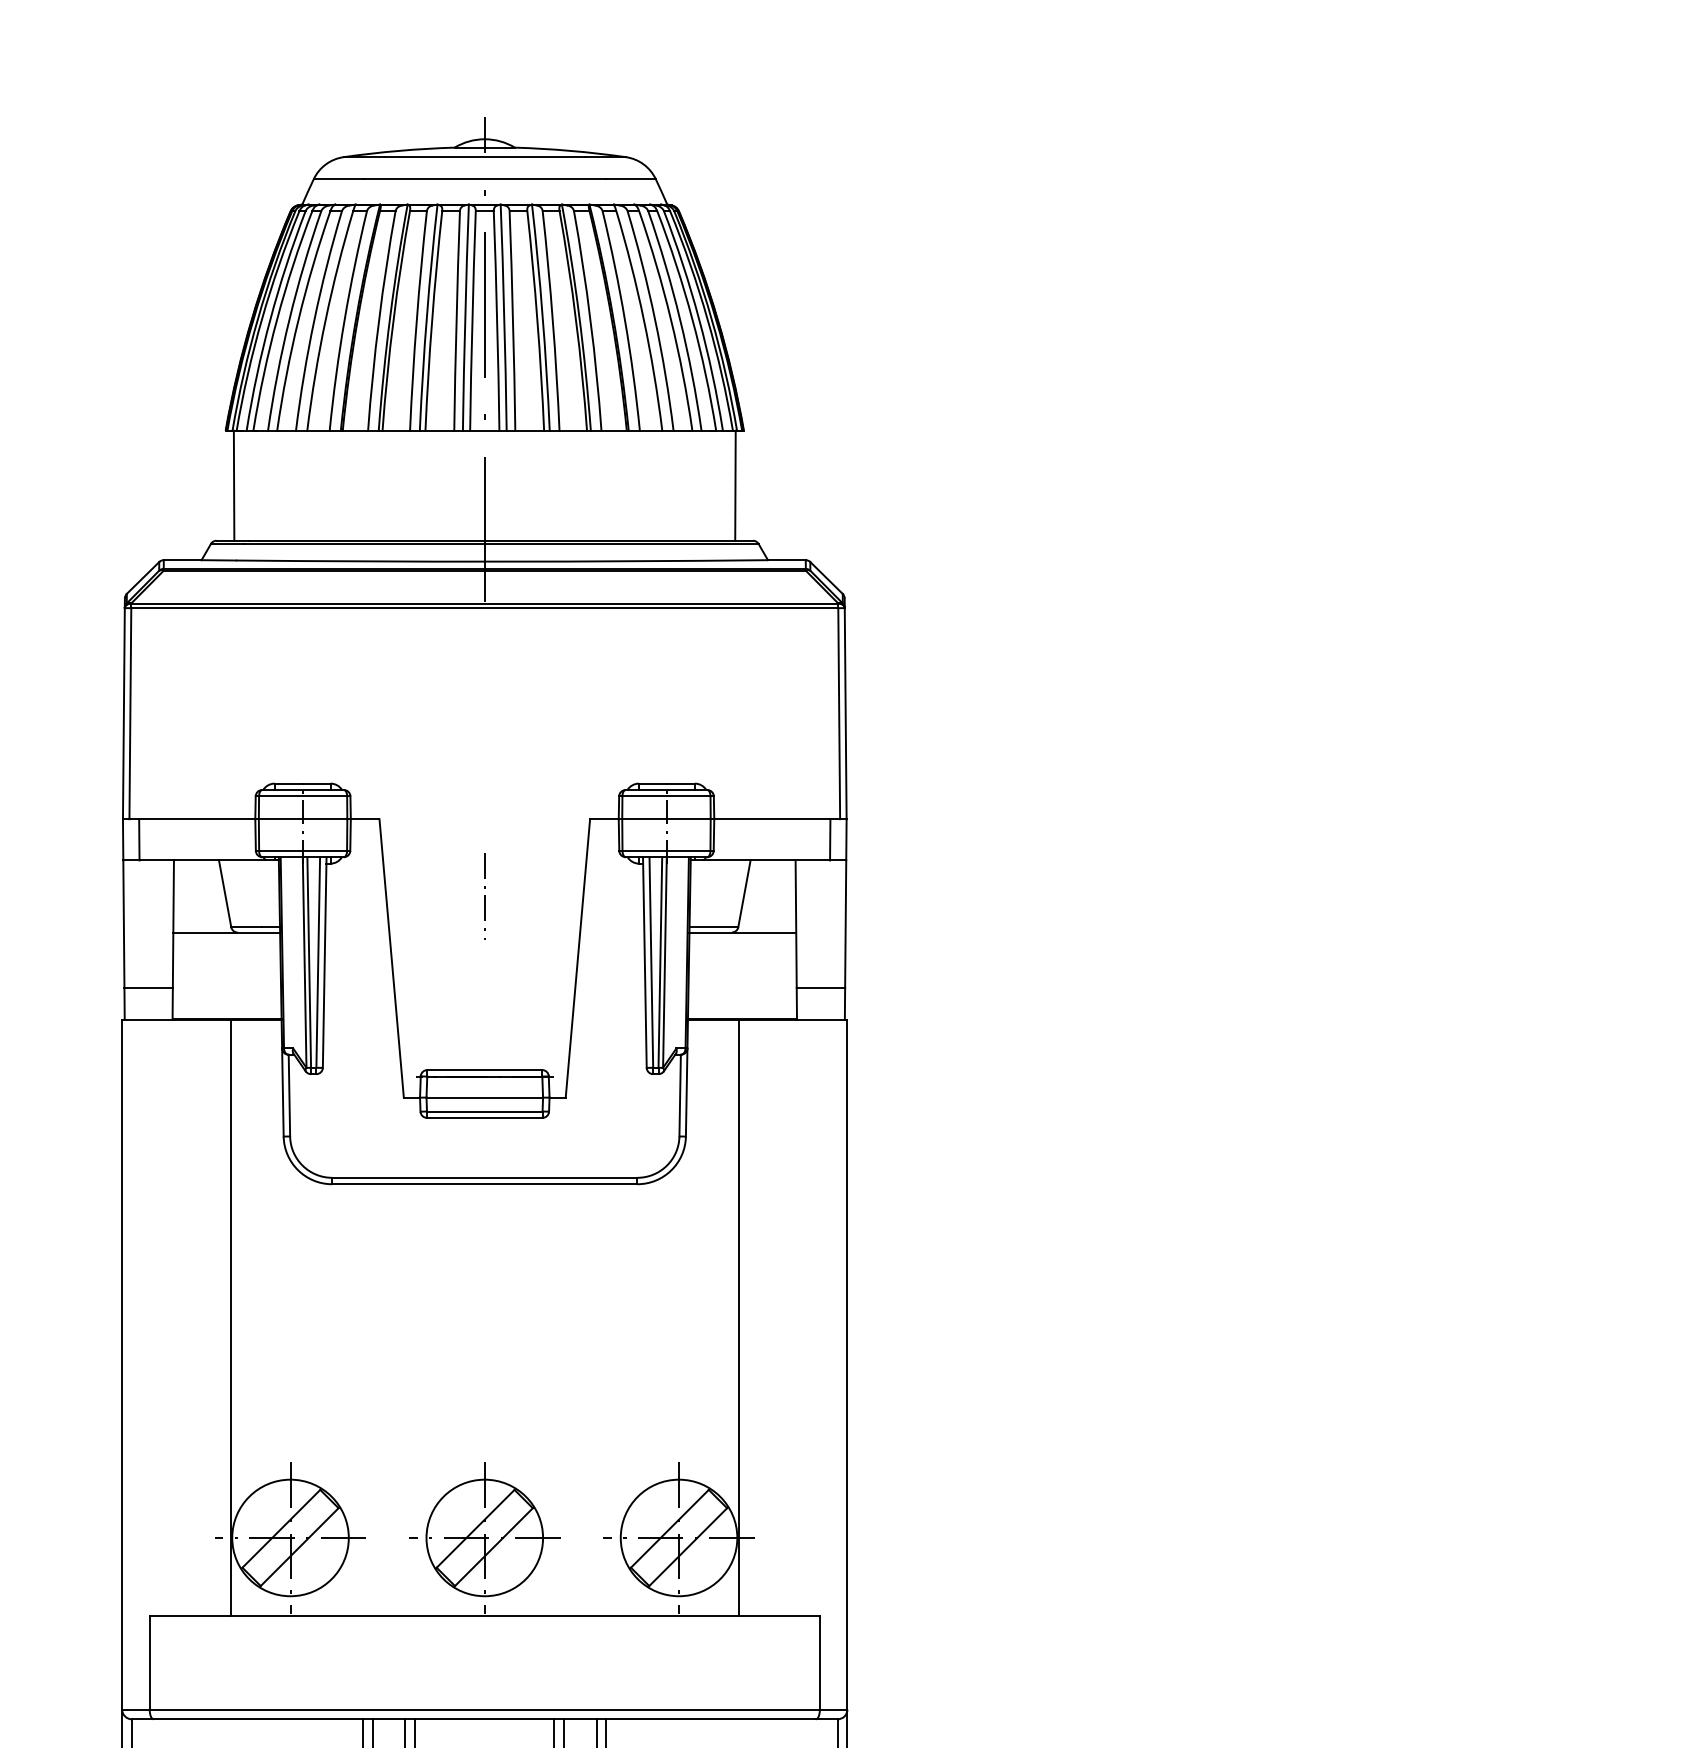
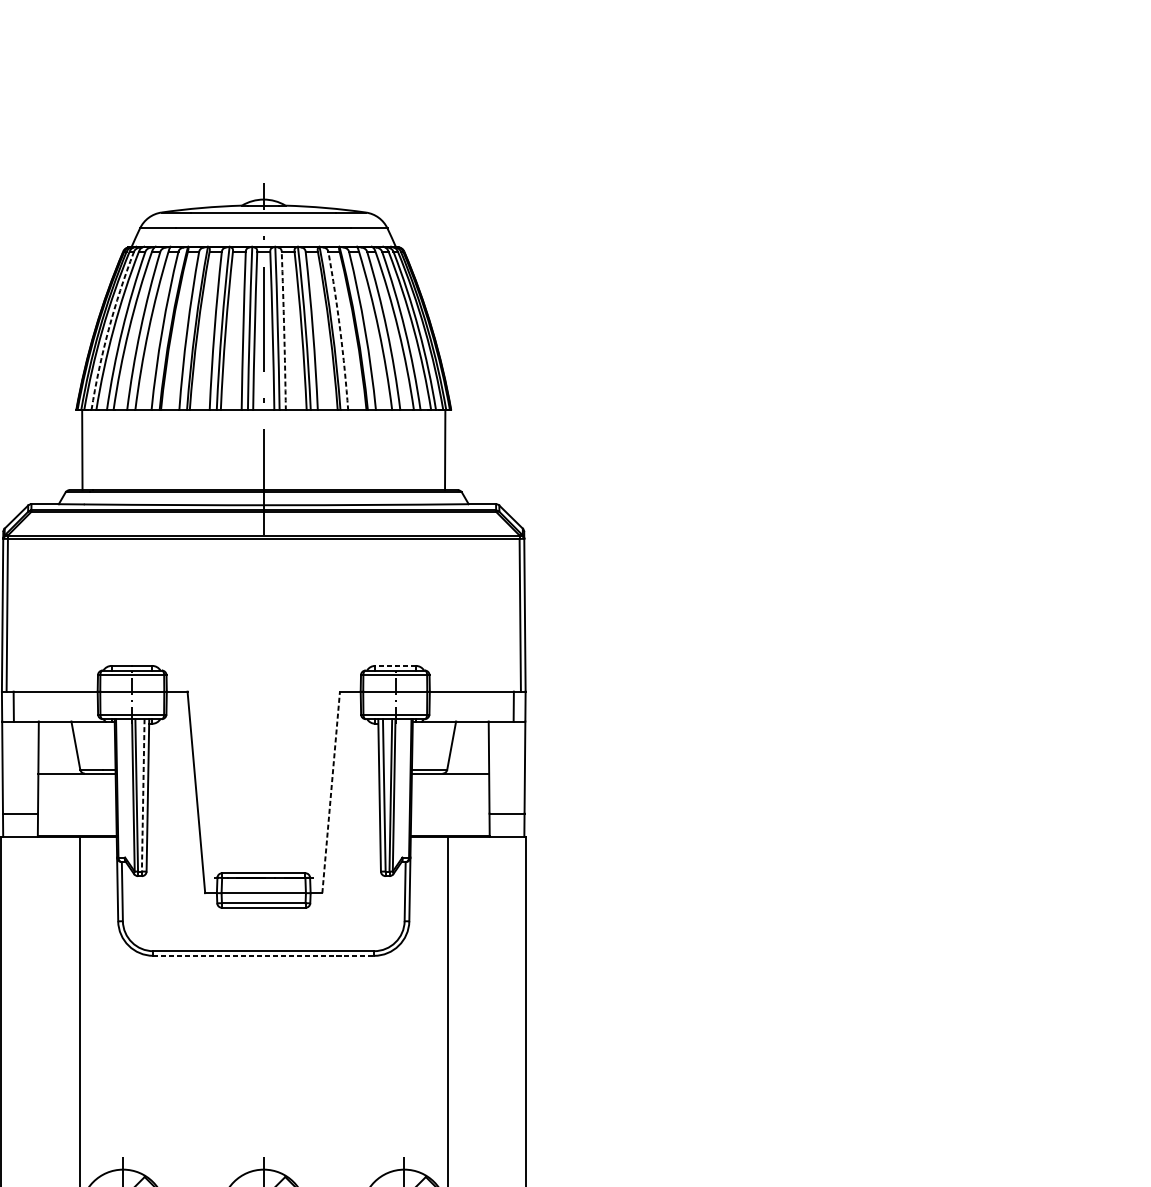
arc: (270, 319) -> (108, 330), solid -> dashed
arc: (513, 320) -> (284, 330), solid -> dashed
arc: (590, 320) -> (340, 330), solid -> dashed
line: (666, 783) -> (395, 665), solid -> dashed
line: (484, 896) -> (263, 747), removed
line: (577, 958) -> (330, 792), solid -> dashed
line: (318, 963) -> (143, 796), solid -> dashed
line: (484, 1184) -> (263, 956), solid -> dashed

